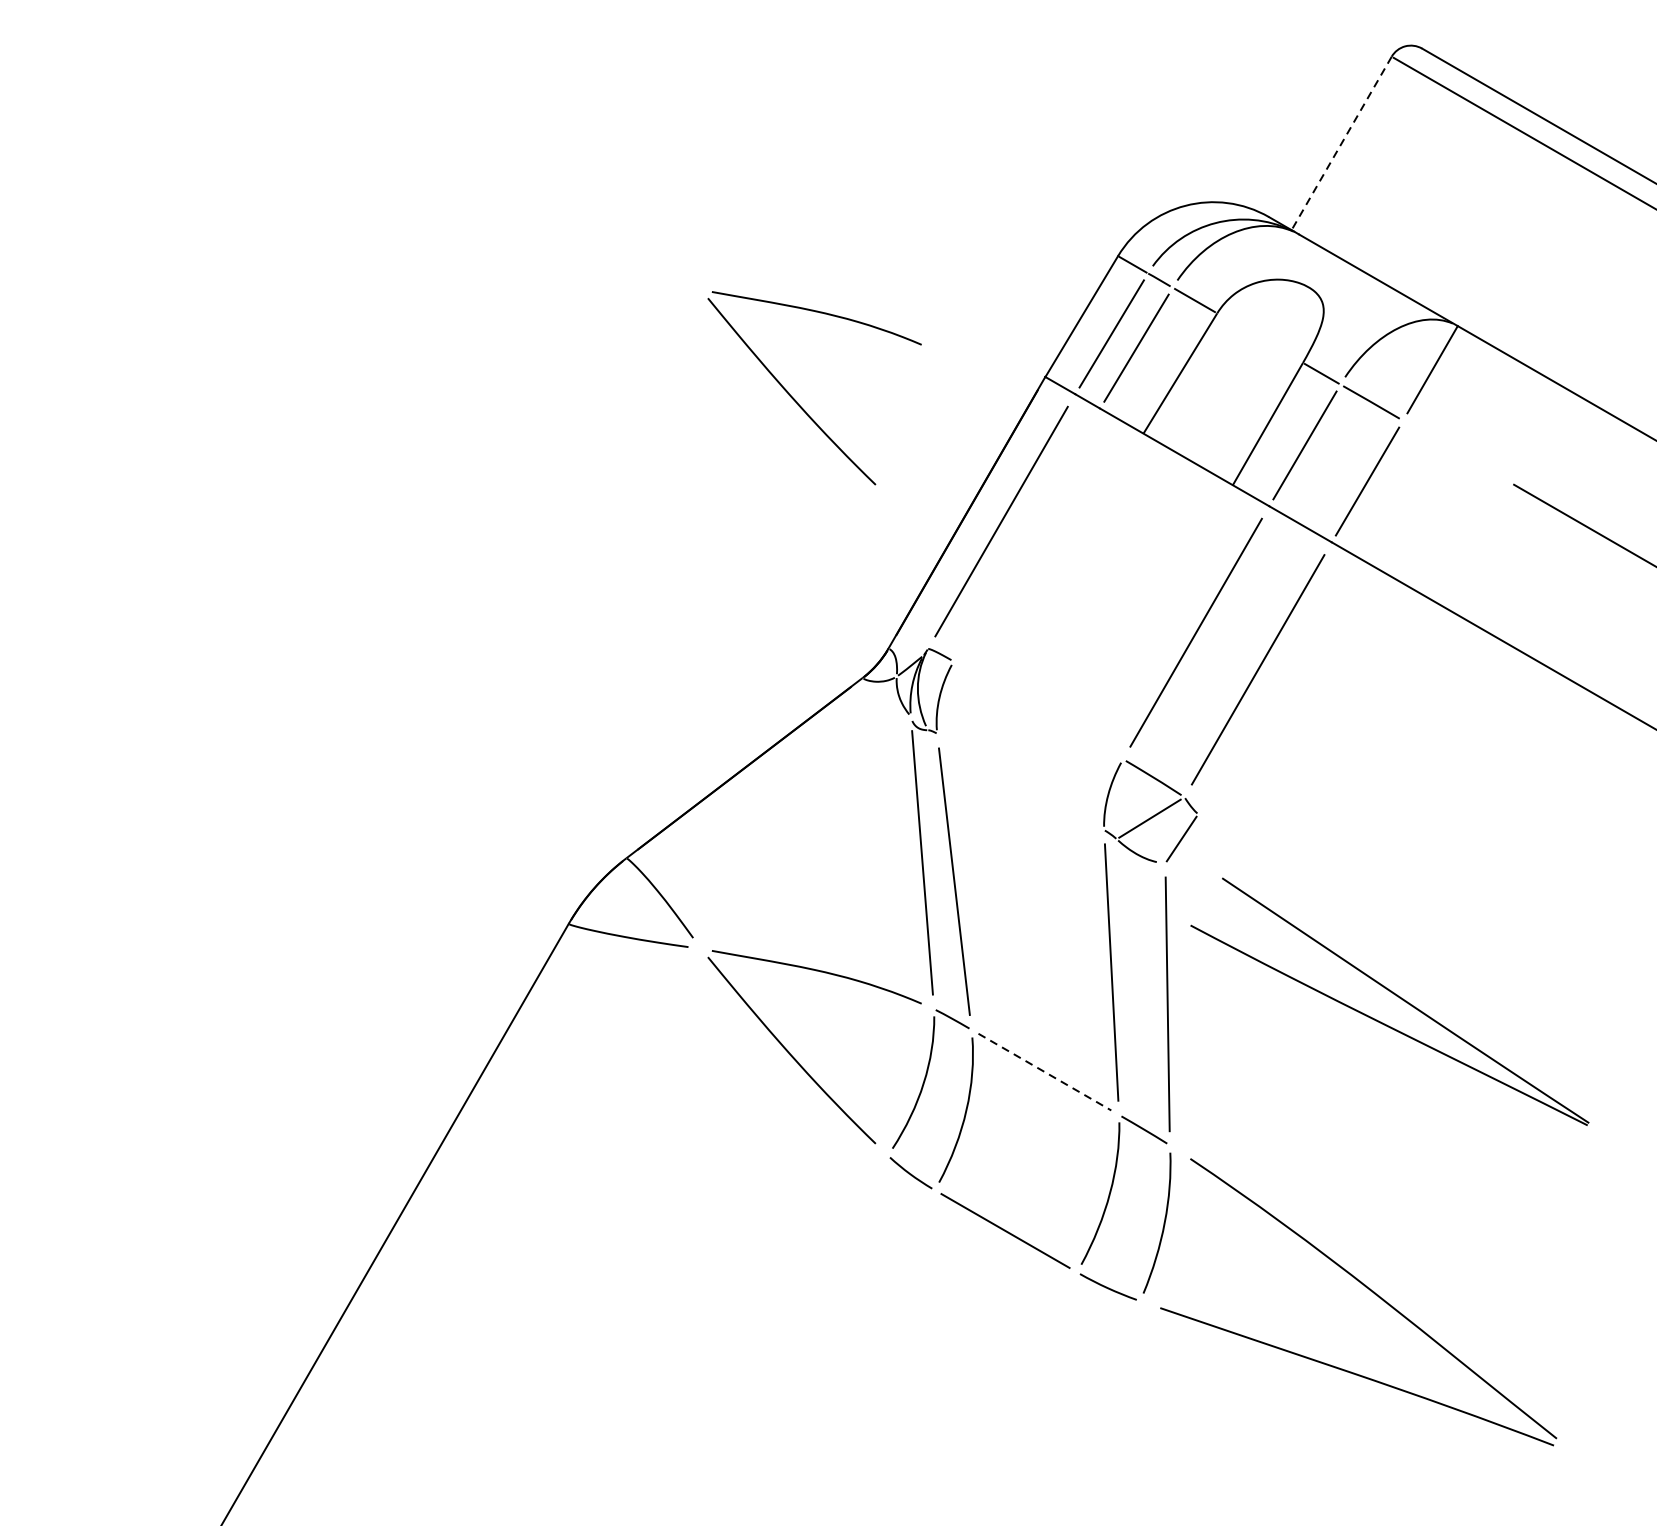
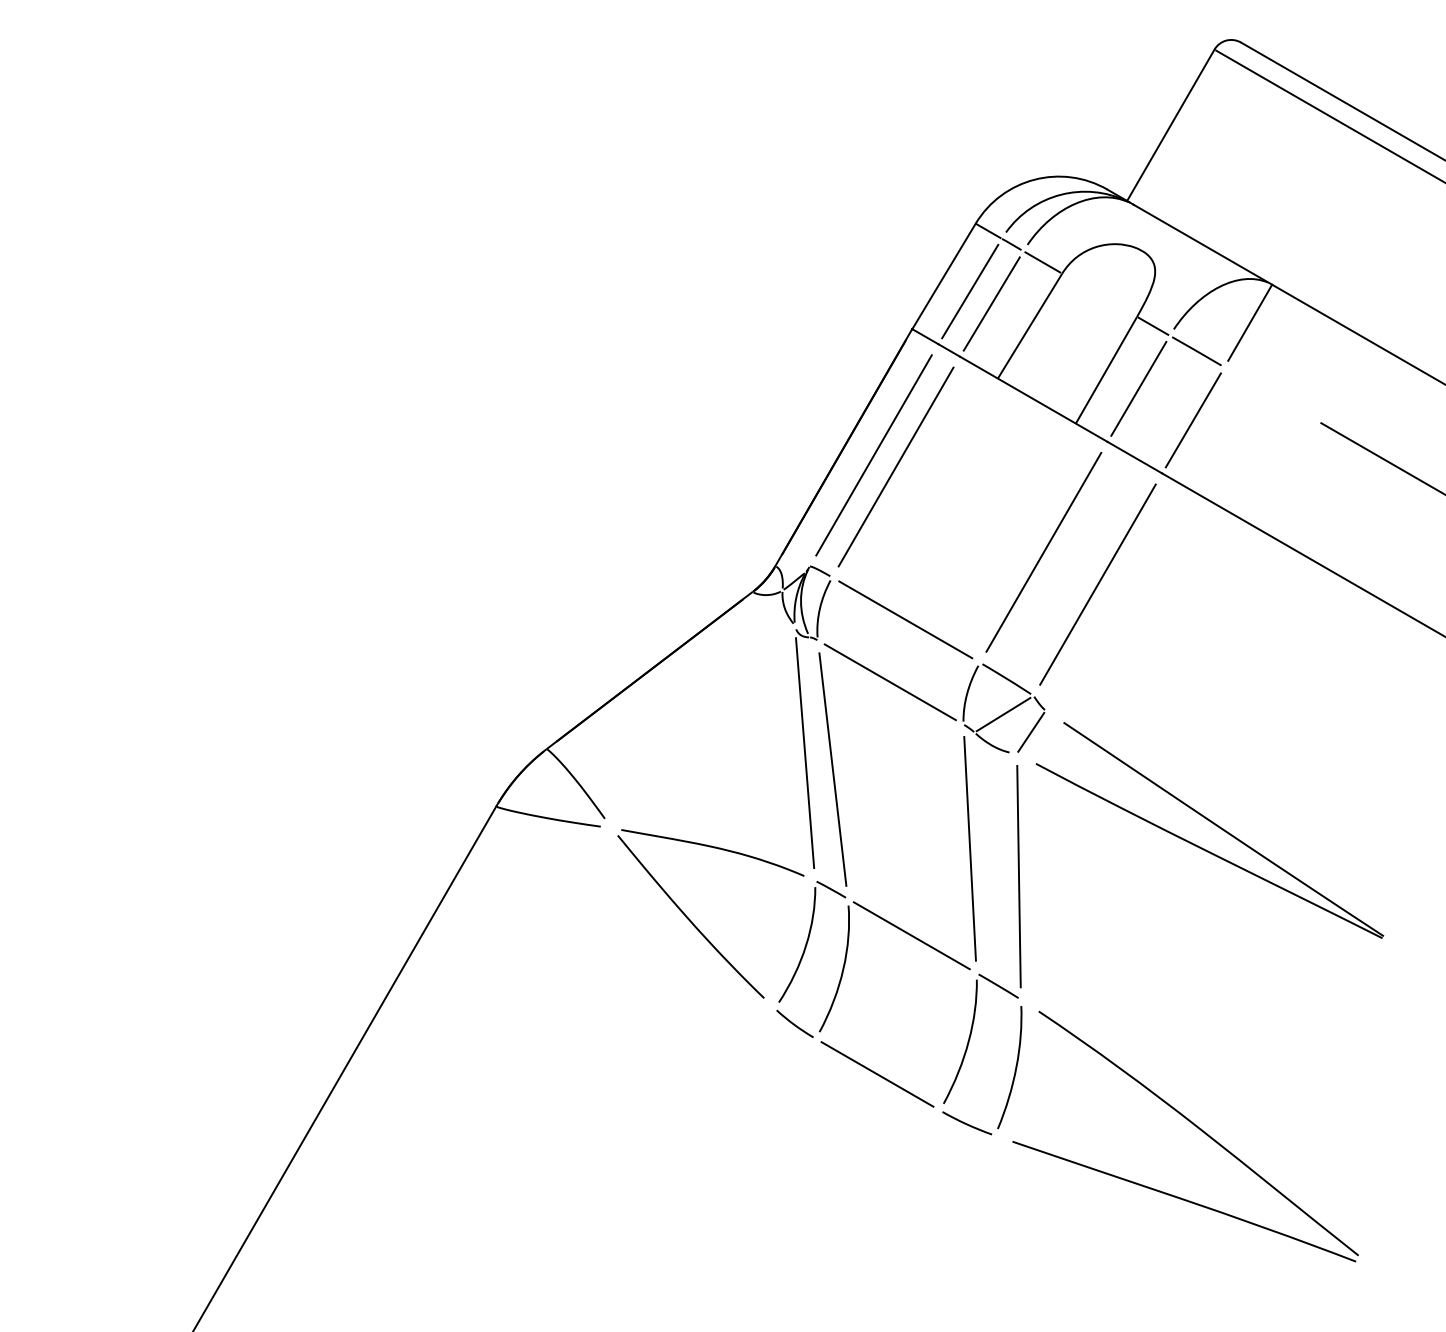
line: (1341, 143) -> (1170, 125), dashed -> solid
part: (798, 402) -> (696, 351), removed
line: (1026, 534) -> (895, 466), added
line: (1037, 709) -> (905, 619), added
line: (1019, 781) -> (889, 682), added
part: (1394, 995) -> (1213, 824), moved
line: (1044, 1071) -> (911, 935), dashed -> solid

